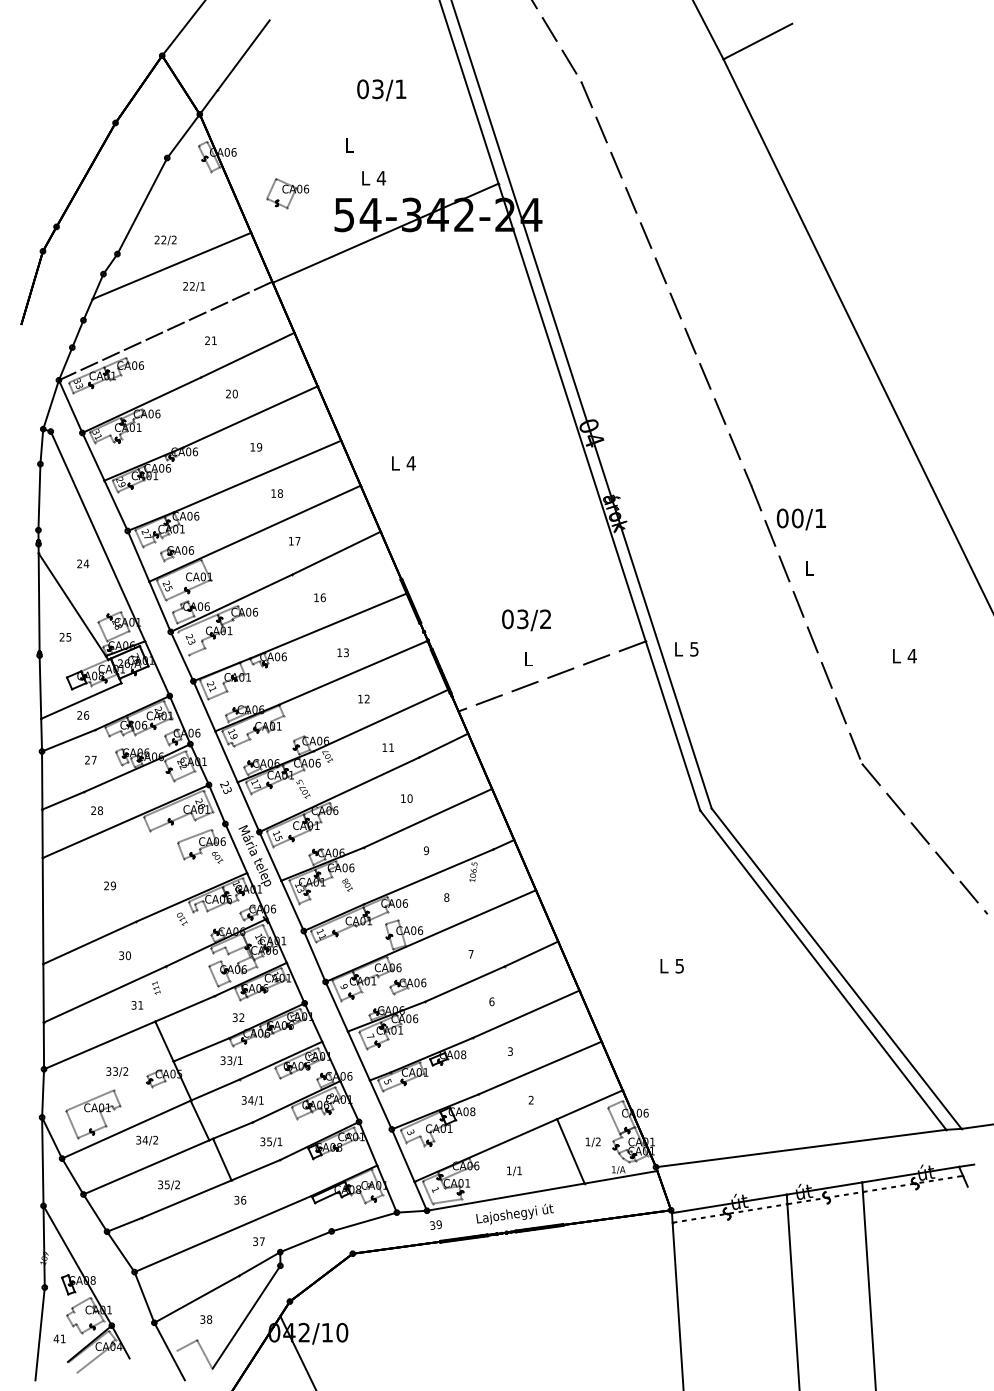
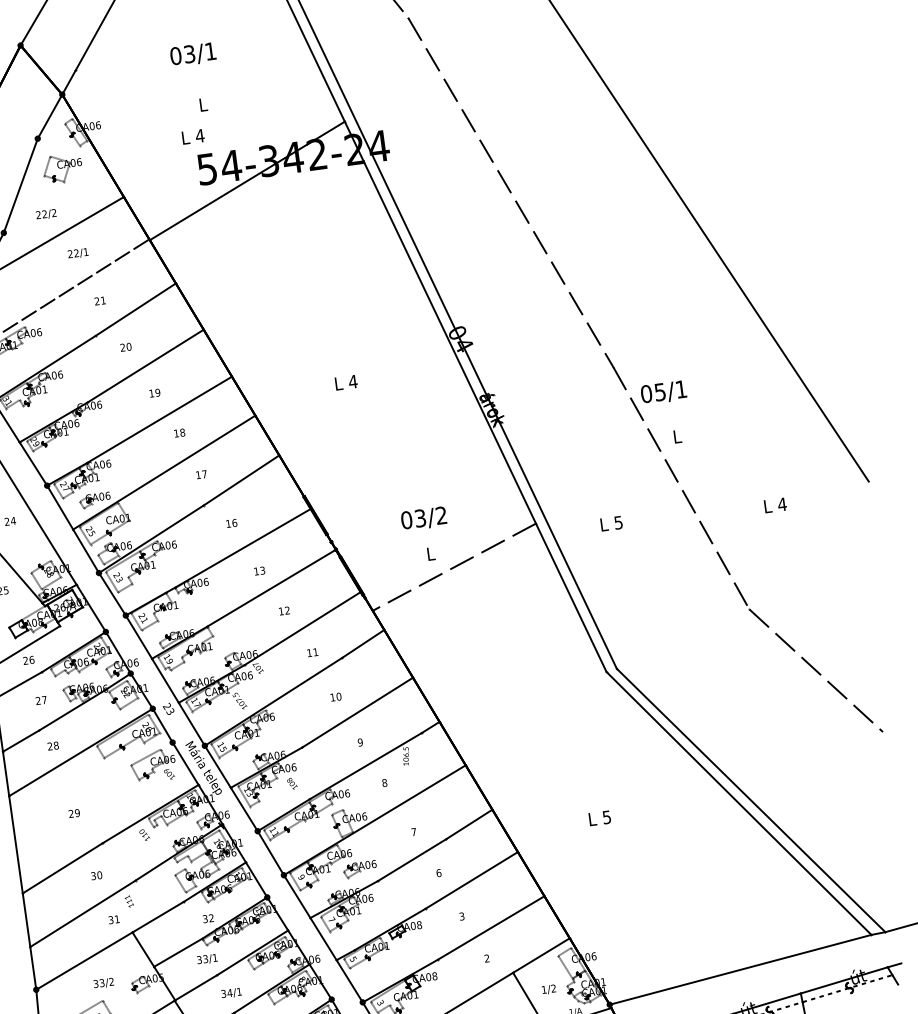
text: (381, 90) -> (193, 54), moved
text: (374, 178) -> (193, 136), moved
part: (287, 193) -> (62, 168), moved
text: (403, 463) -> (346, 382), moved
text: (797, 518) -> (660, 392), 00/1 -> 05/1
line: (183, 643) -> (112, 582), added
text: (686, 649) -> (611, 523), moved

